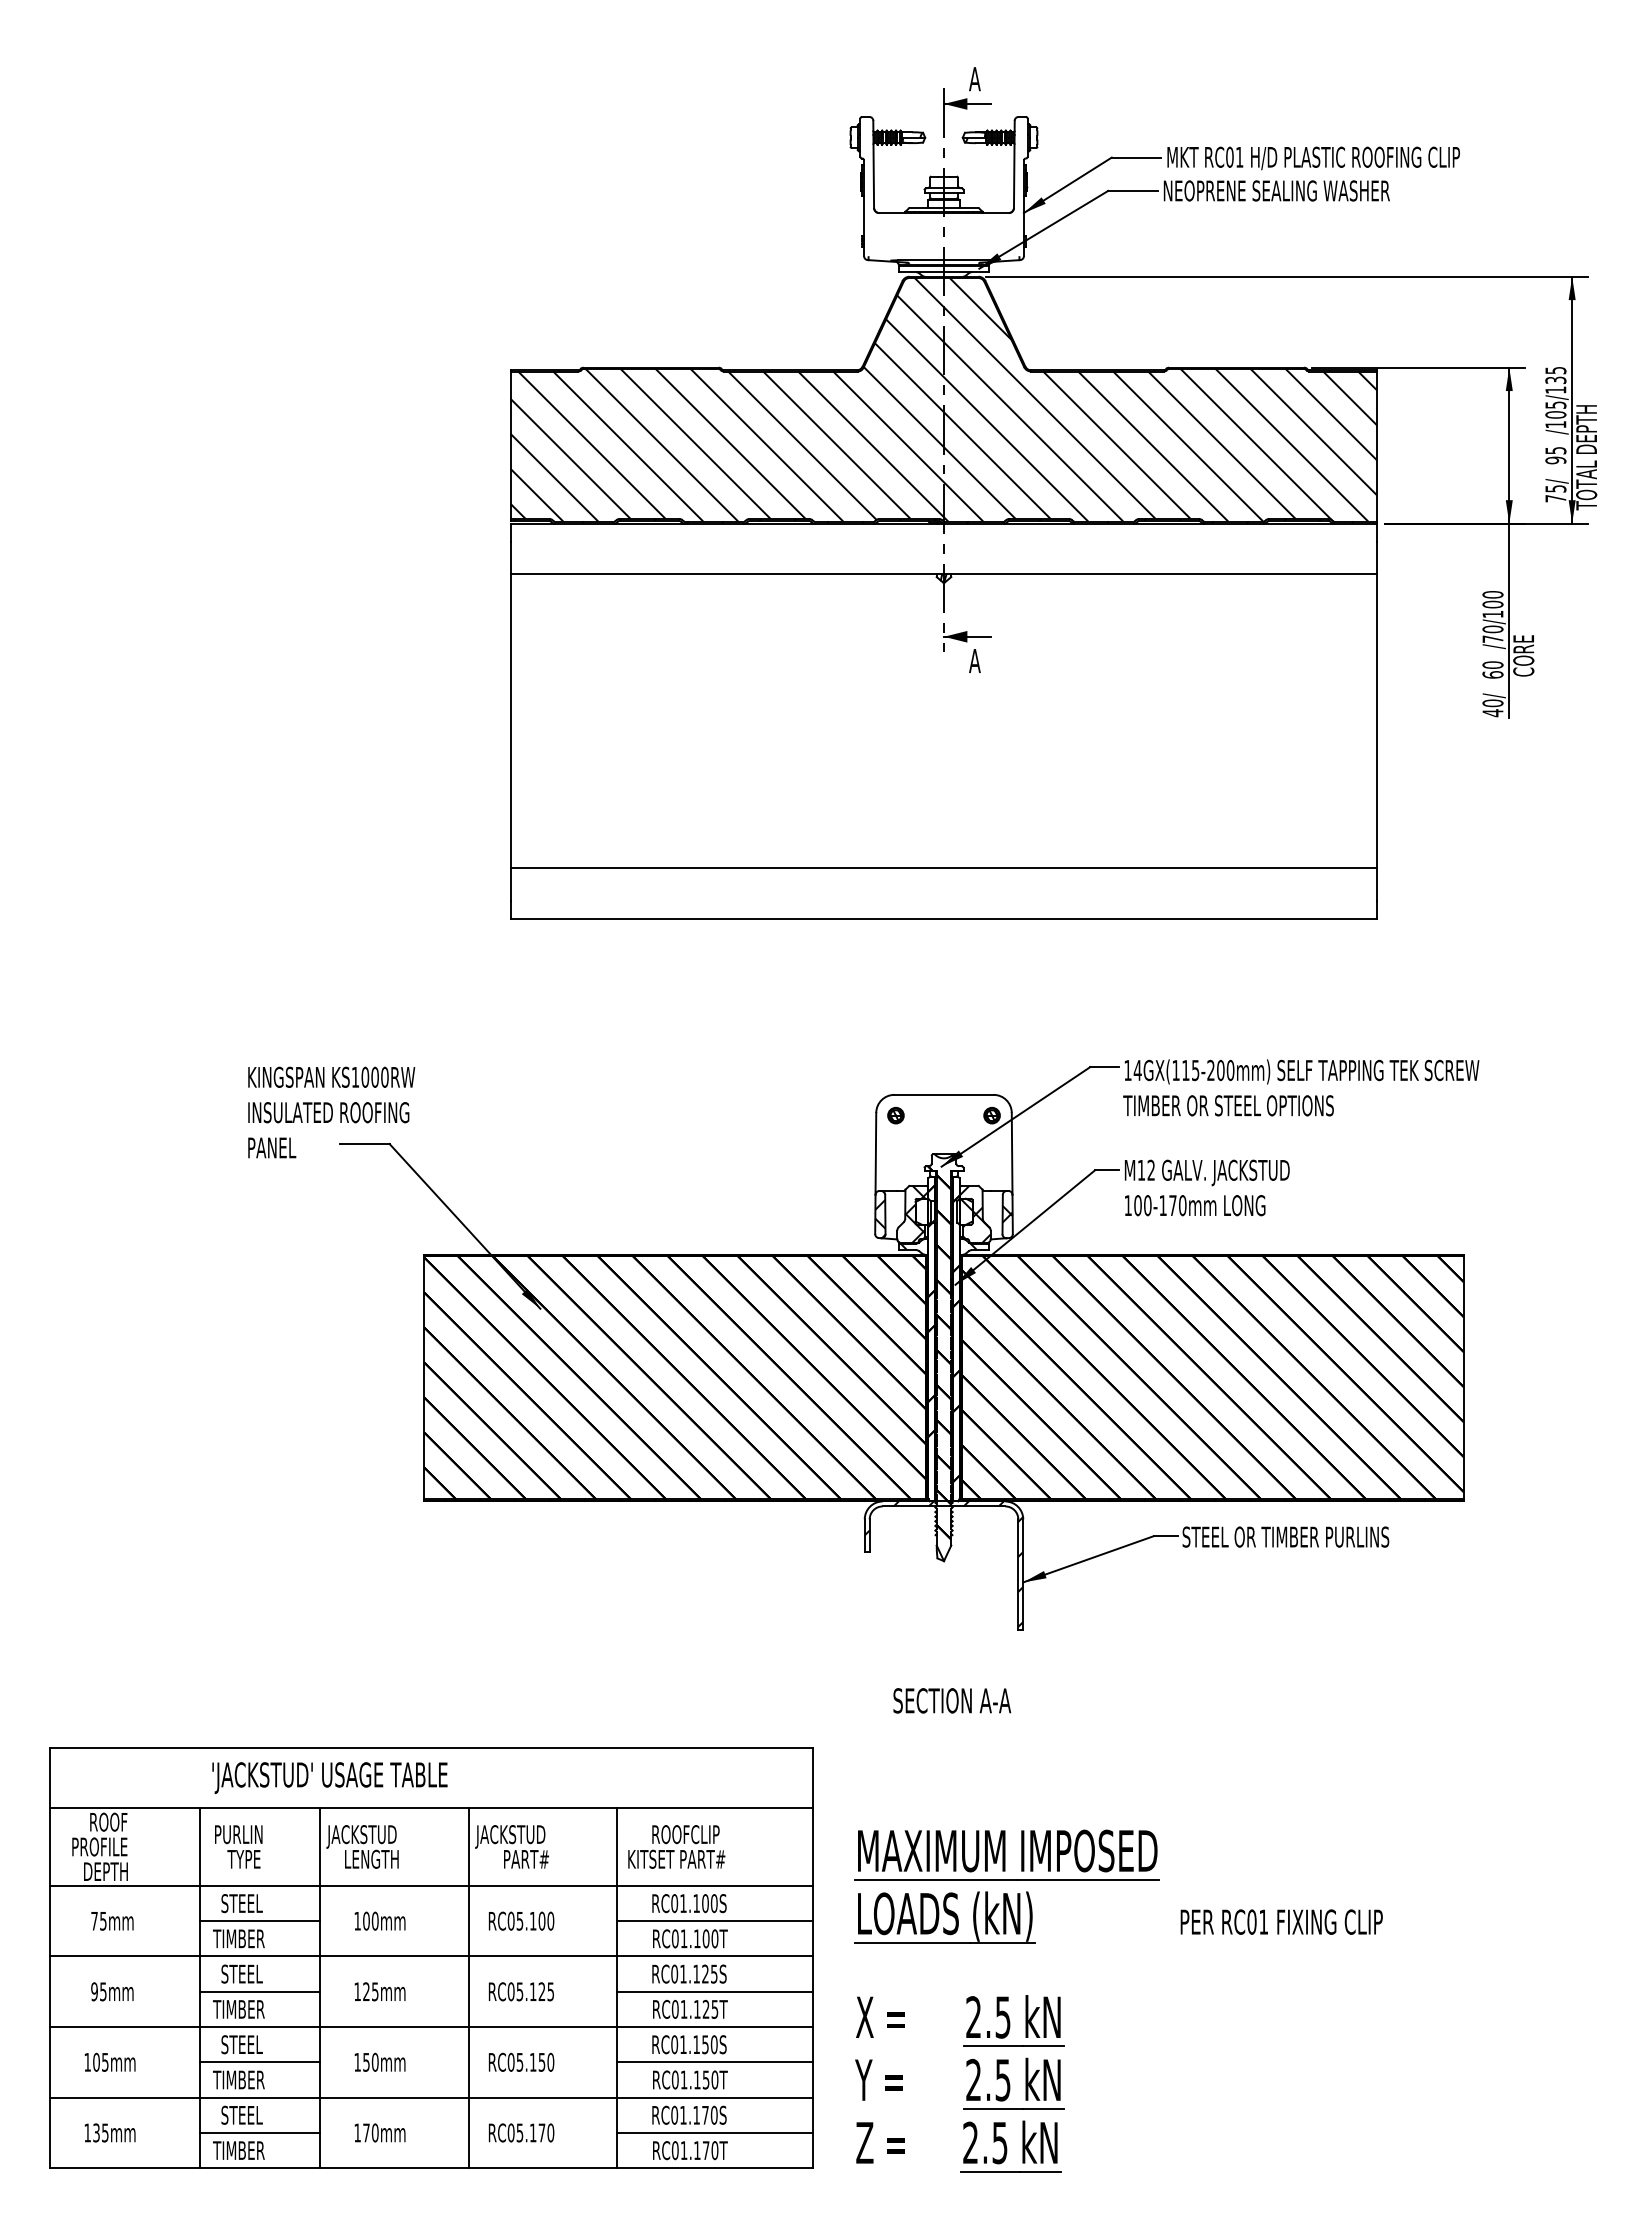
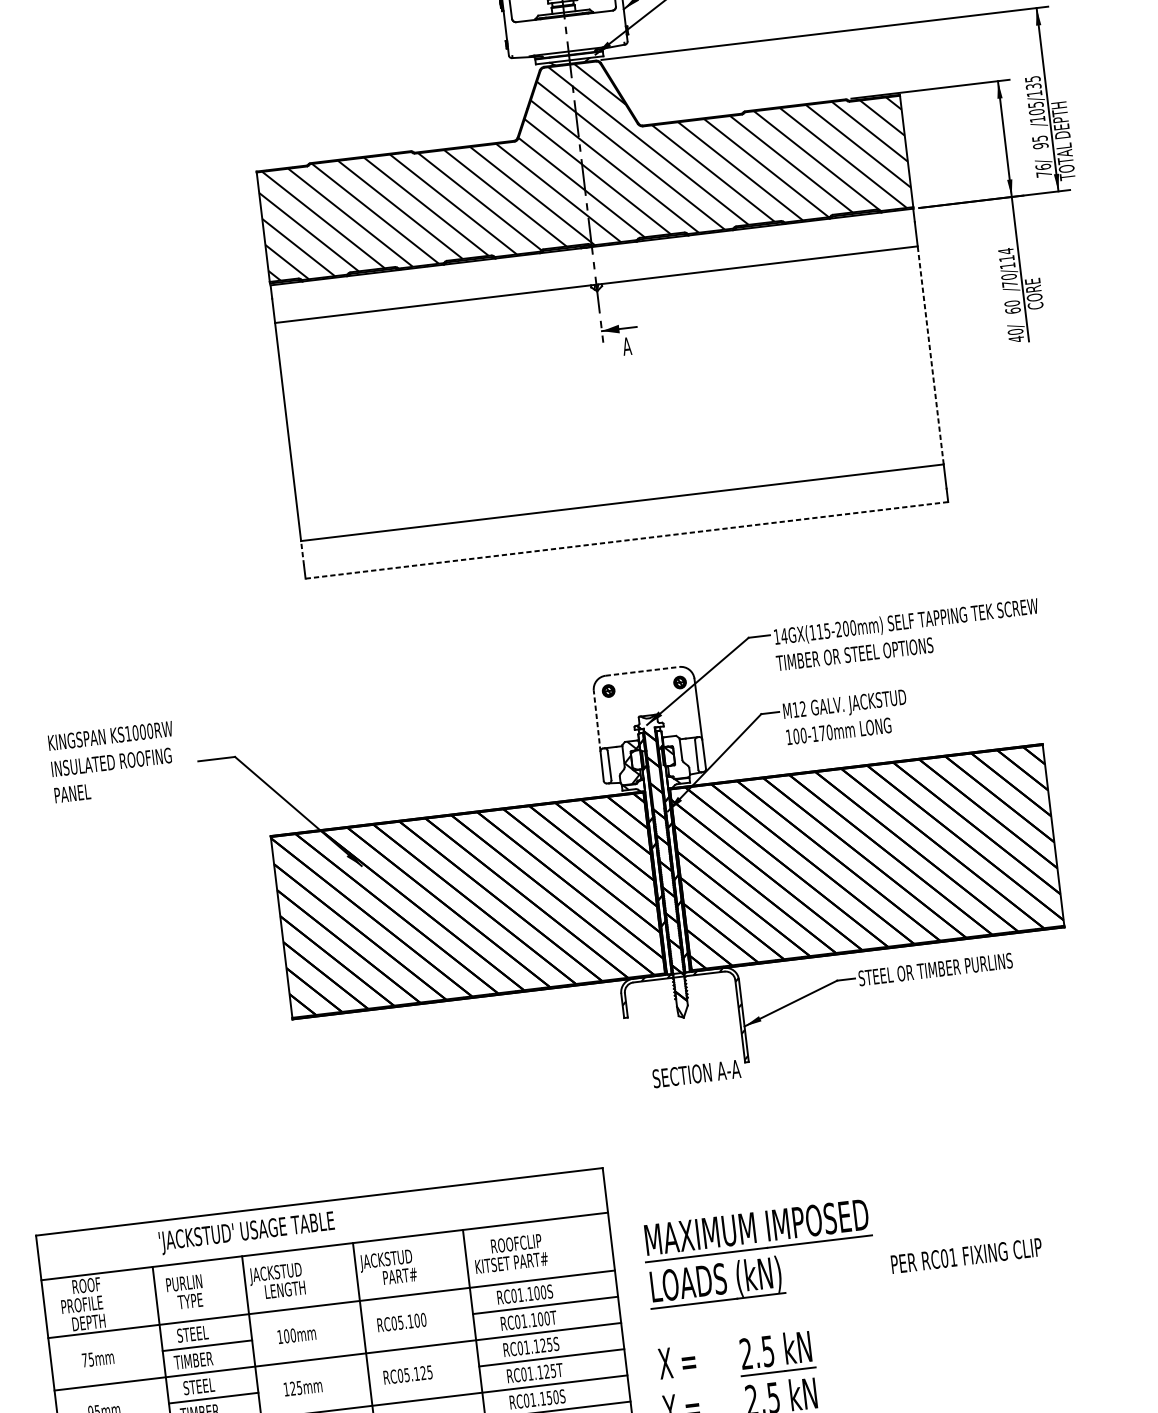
text: (1555, 488) -> (1043, 166), 75/ -> 76/
text: (1492, 599) -> (1006, 254), /70/100 -> /70/114
line: (1376, 721) -> (930, 355), solid -> dashed
line: (511, 883) -> (302, 552), solid -> dashed
line: (944, 918) -> (627, 540), solid -> dashed
line: (944, 1094) -> (642, 671), solid -> dashed
text: (331, 1112) -> (113, 762), moved
line: (875, 1153) -> (596, 720), solid -> dashed
hatch: (975, 1213) -> (676, 756), removed
hatch: (880, 1214) -> (605, 765), removed
hatch: (1007, 1214) -> (700, 754), removed
text: (952, 1700) -> (696, 1073), moved

